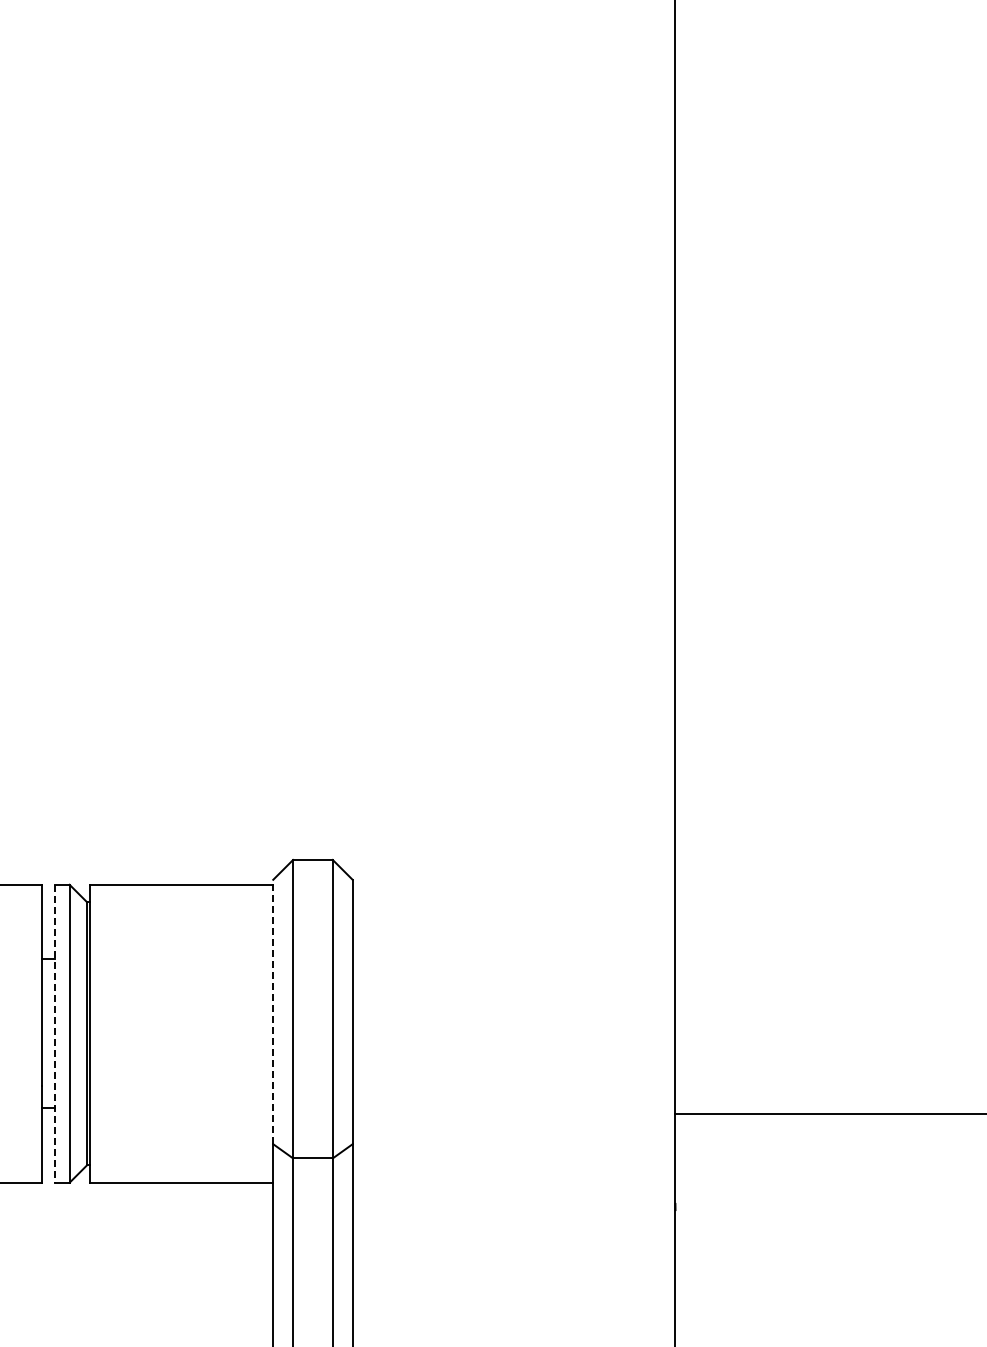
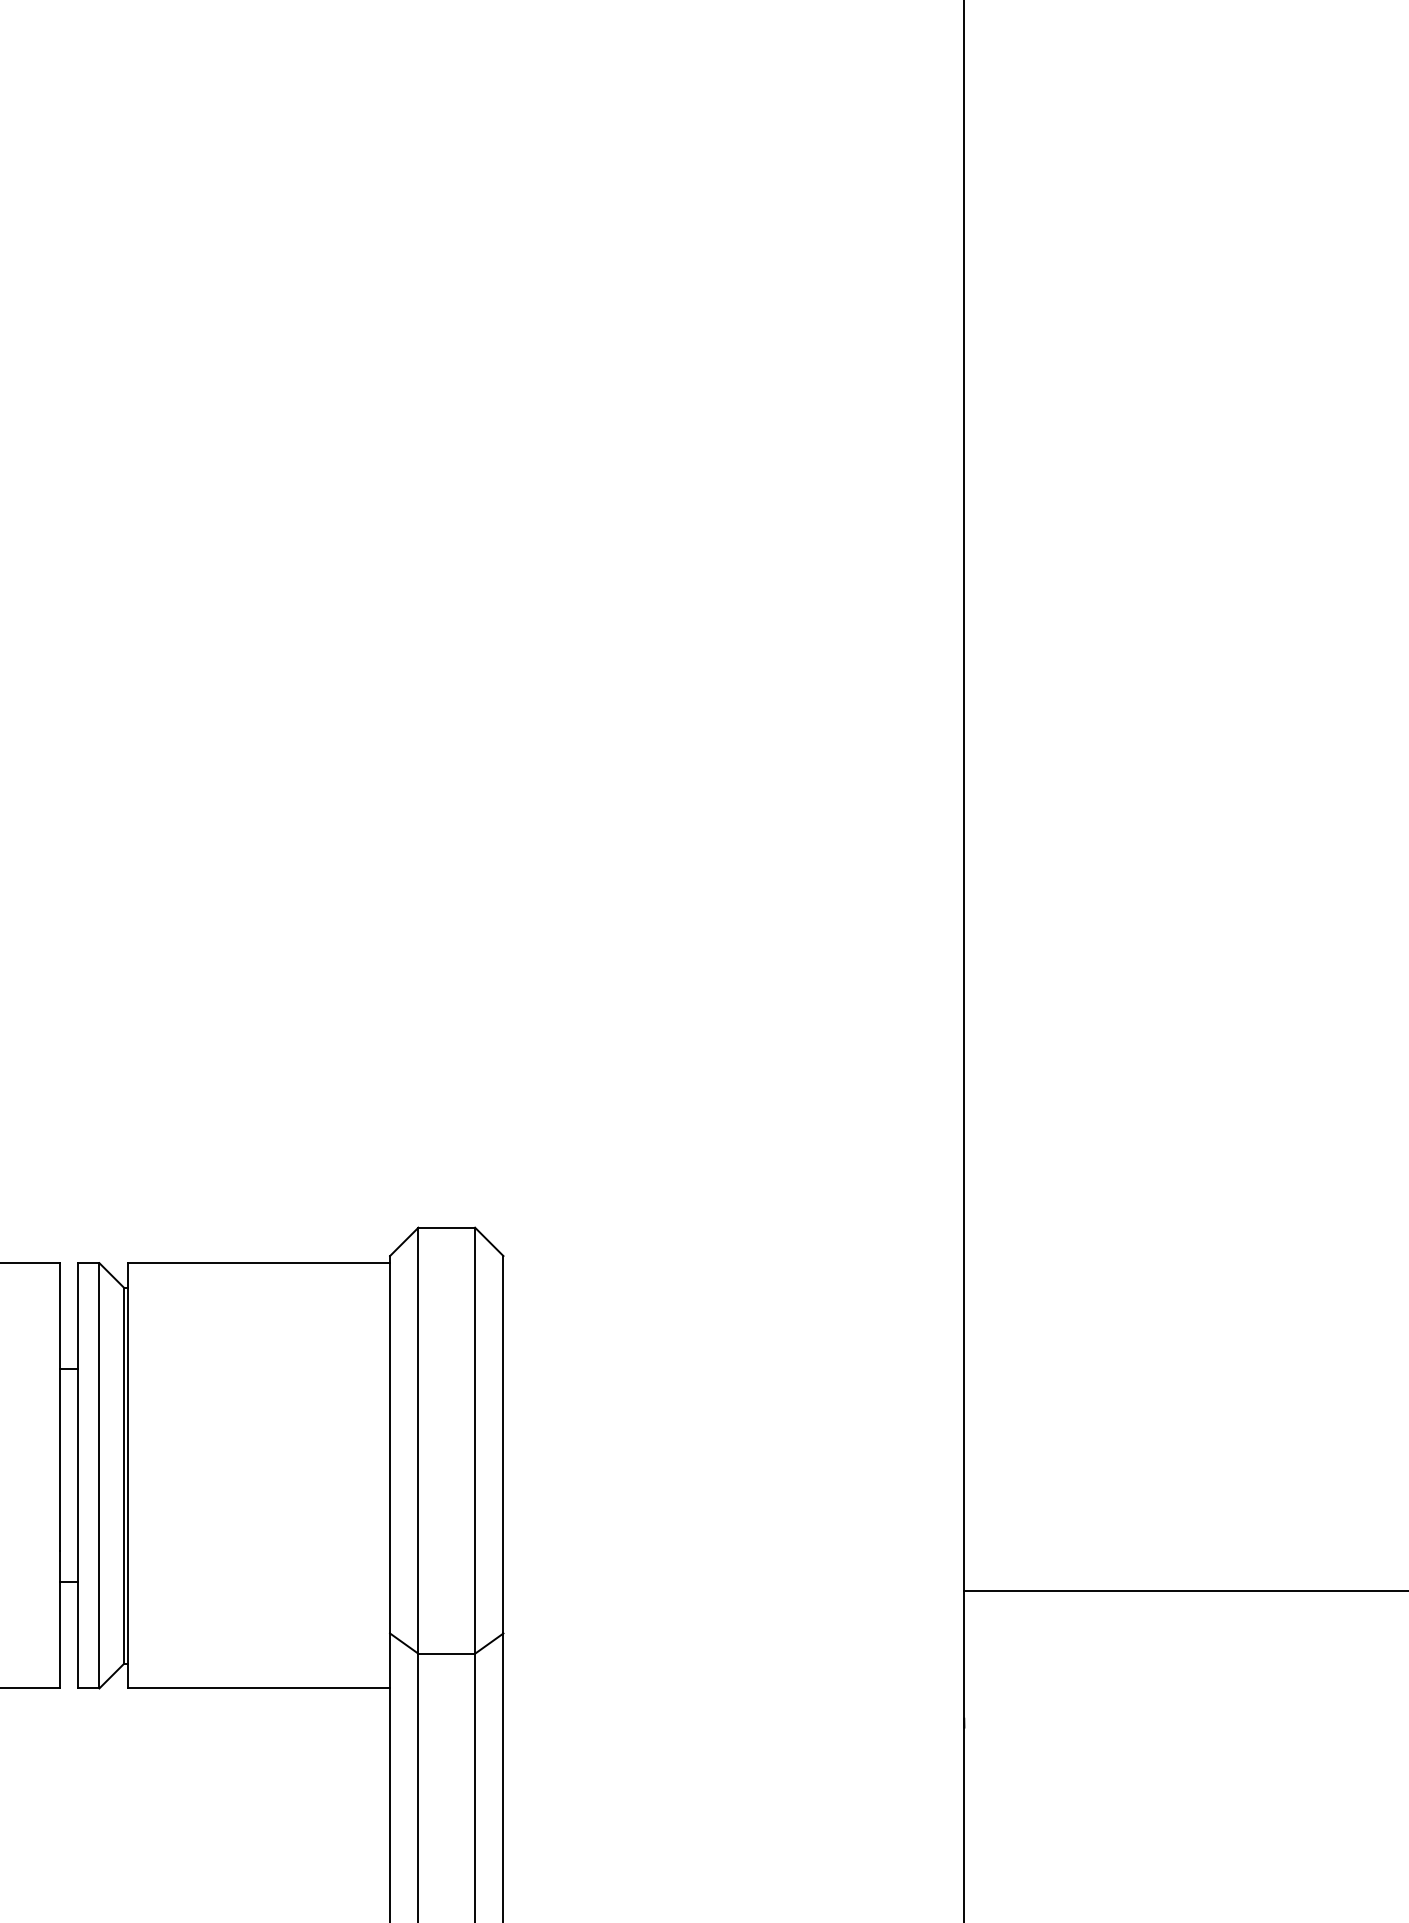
line: (273, 1011) -> (390, 1444), dashed -> solid
line: (54, 1033) -> (77, 1475), dashed -> solid

